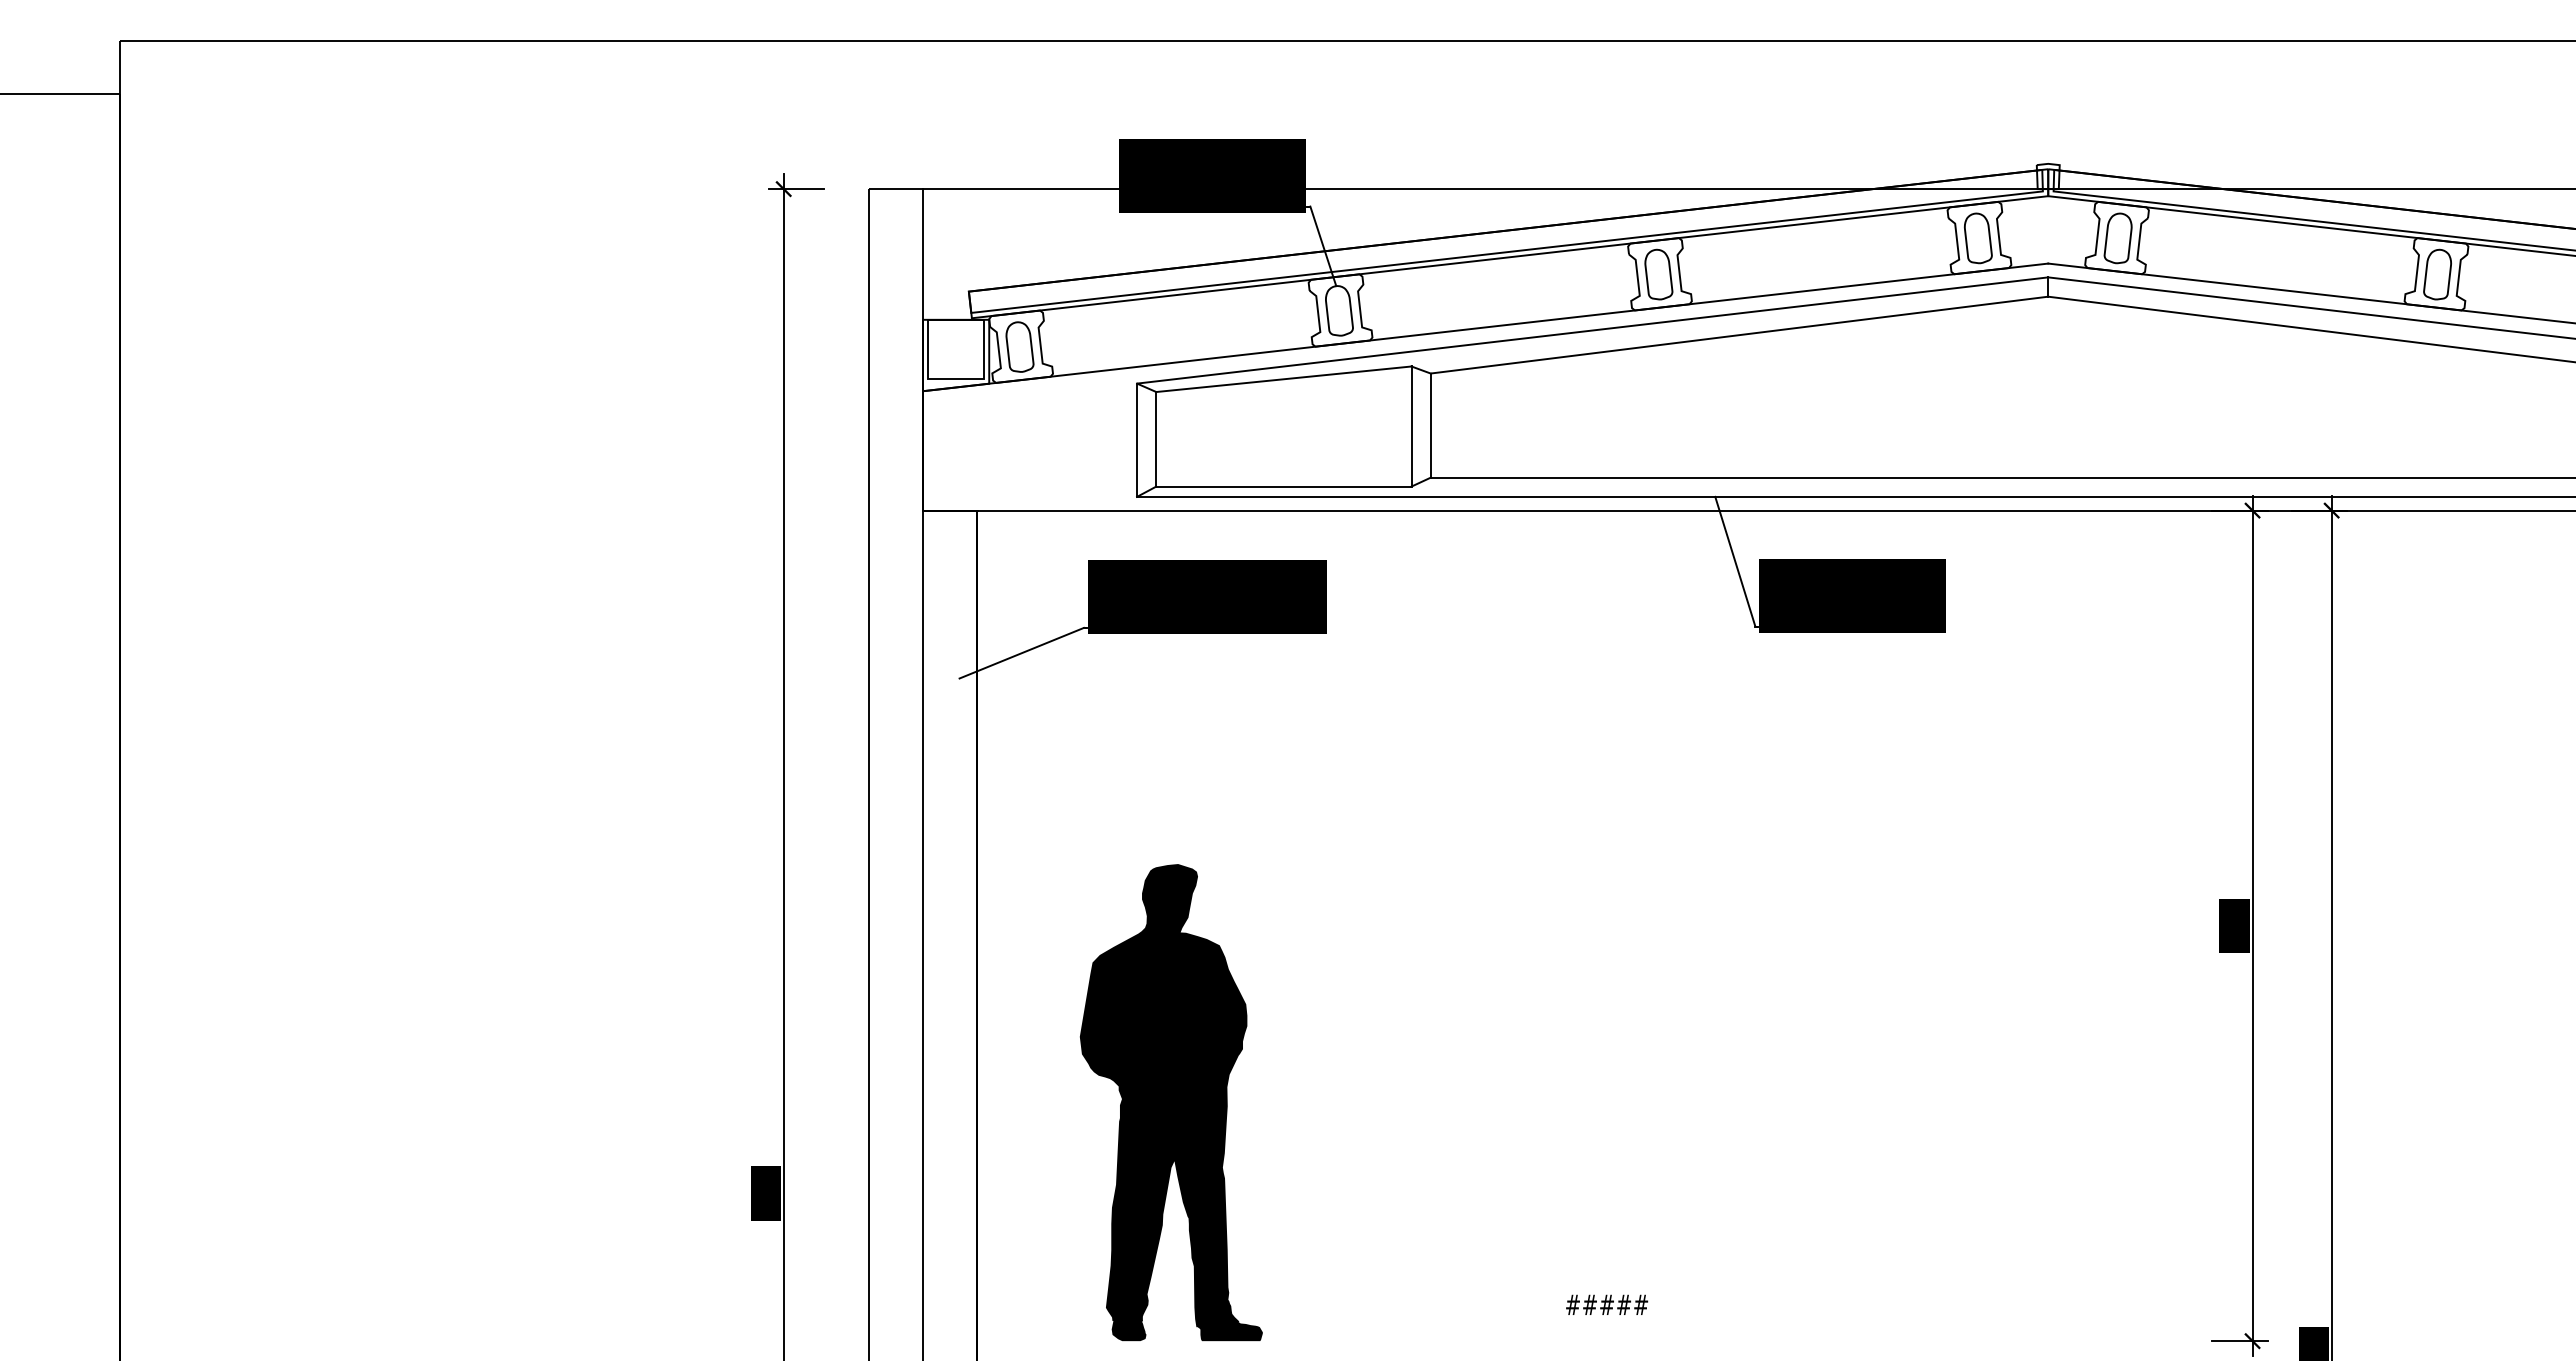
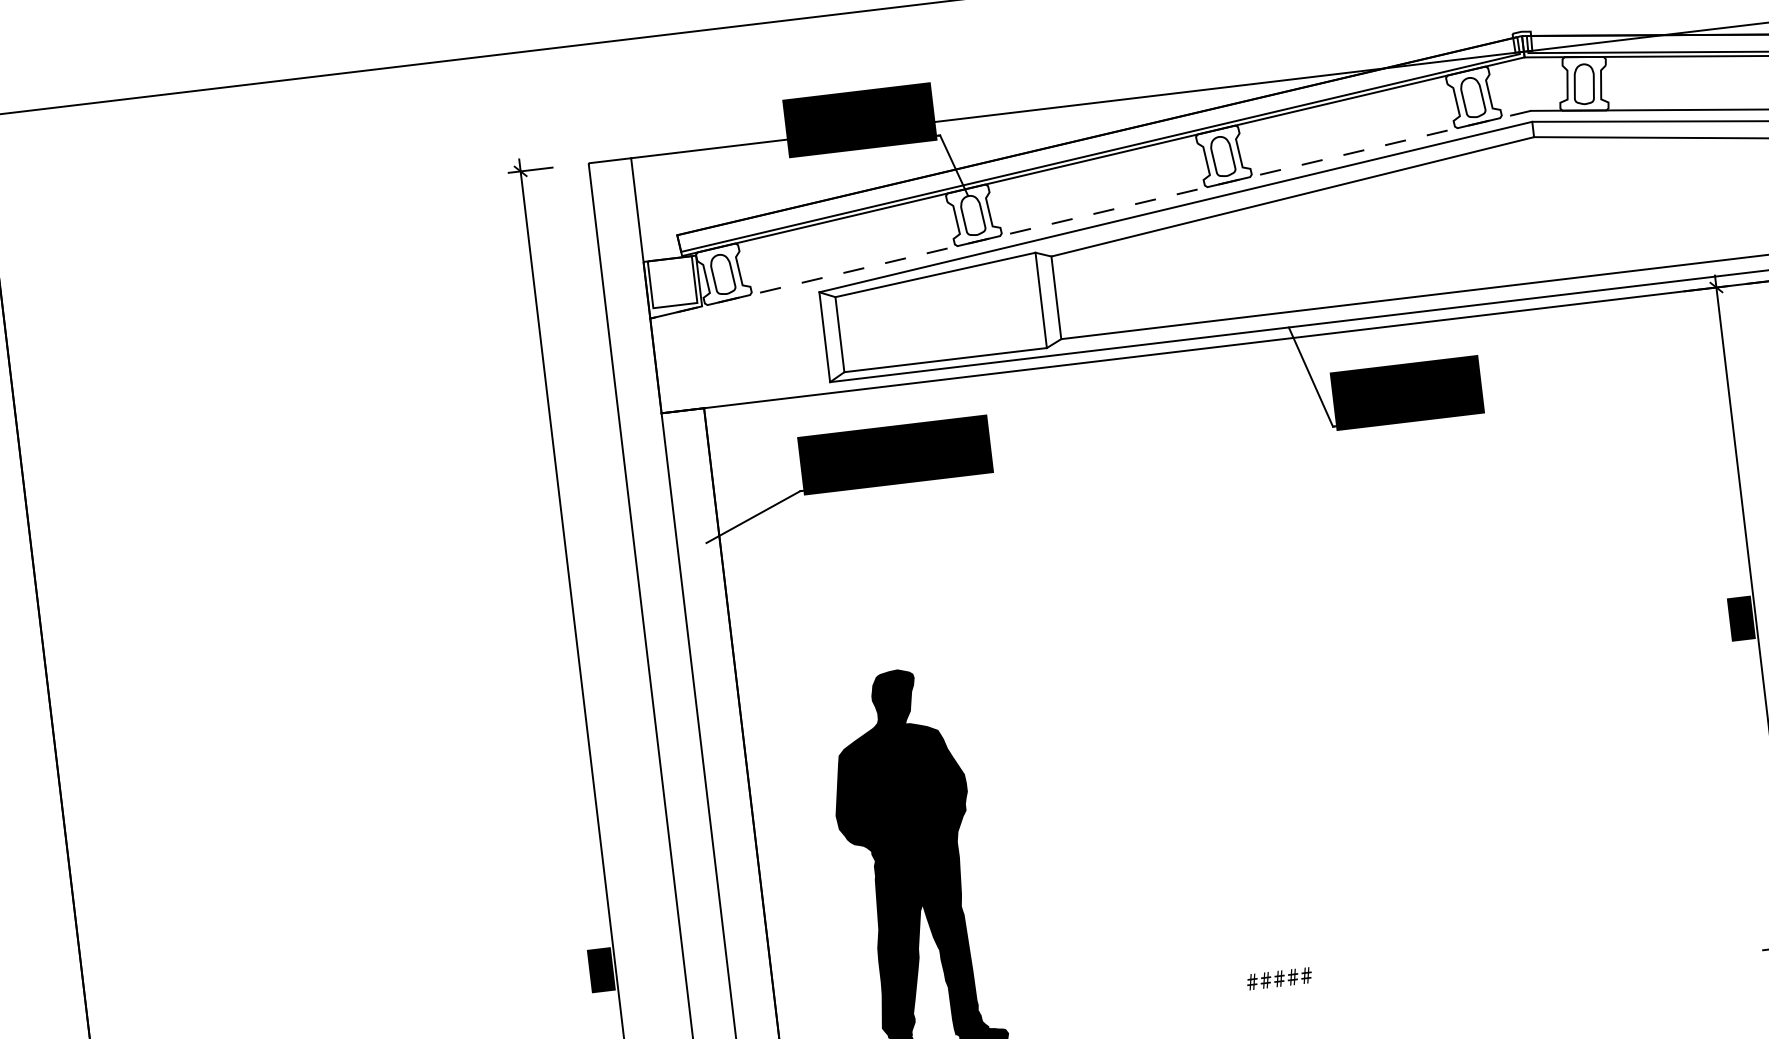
line: (1485, 327) -> (1090, 214), solid -> dashed

